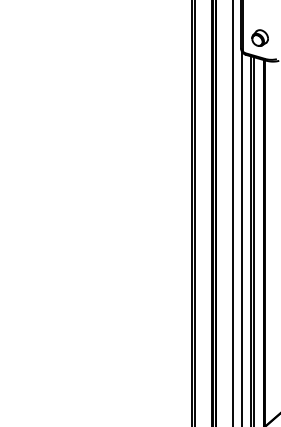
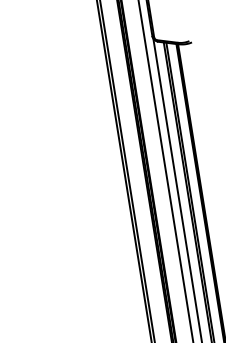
part: (259, 37) -> (168, 22), removed

